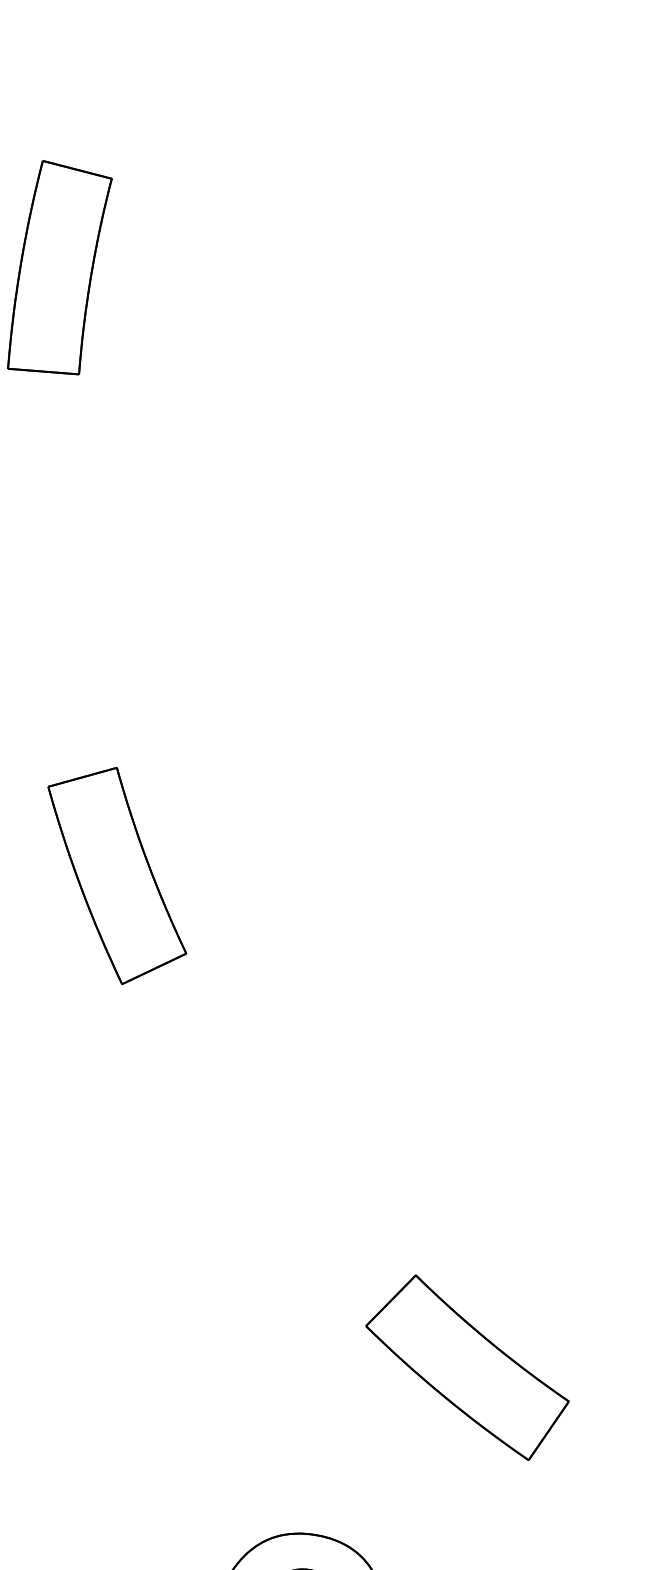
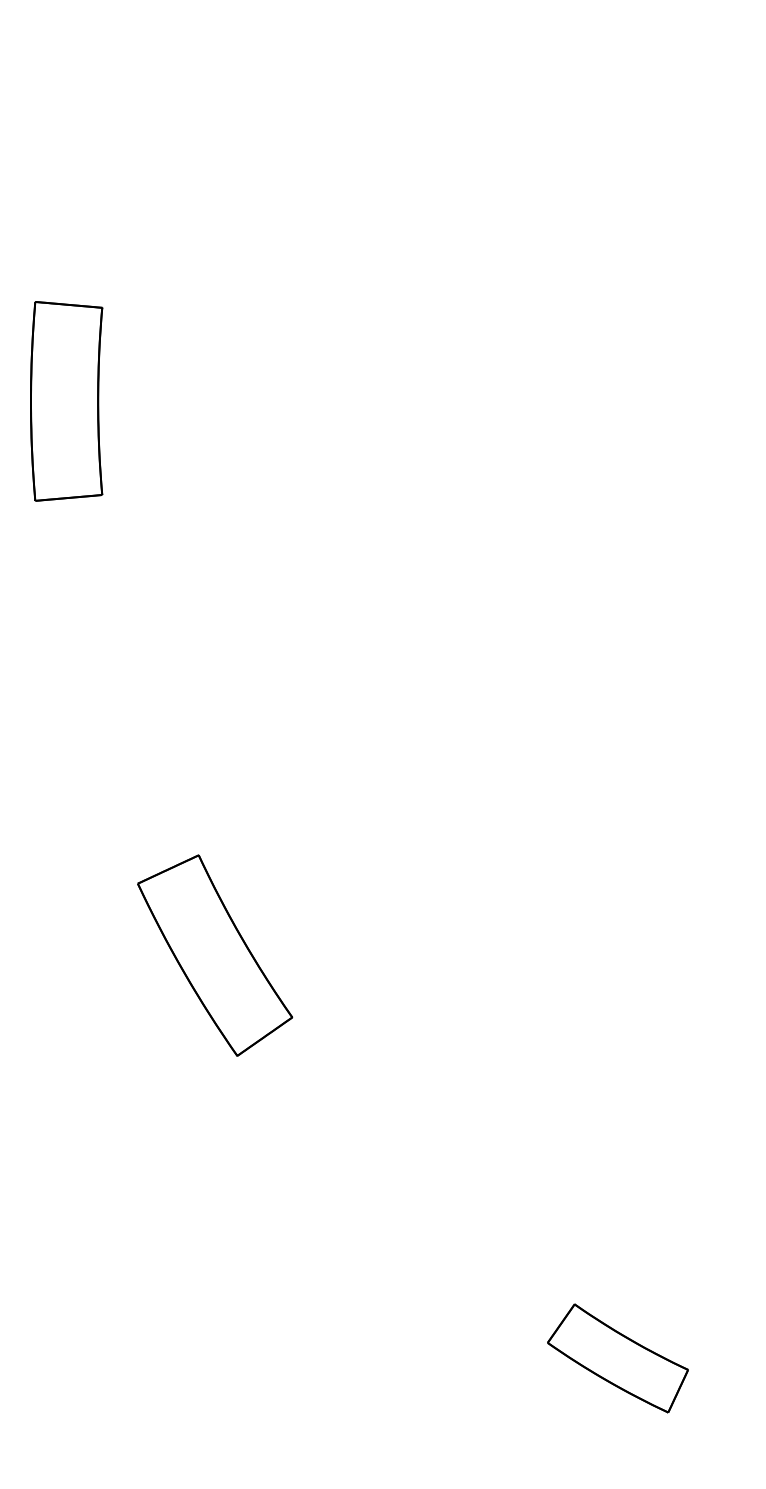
part: (466, 1366) -> (617, 1358), size x0.7

